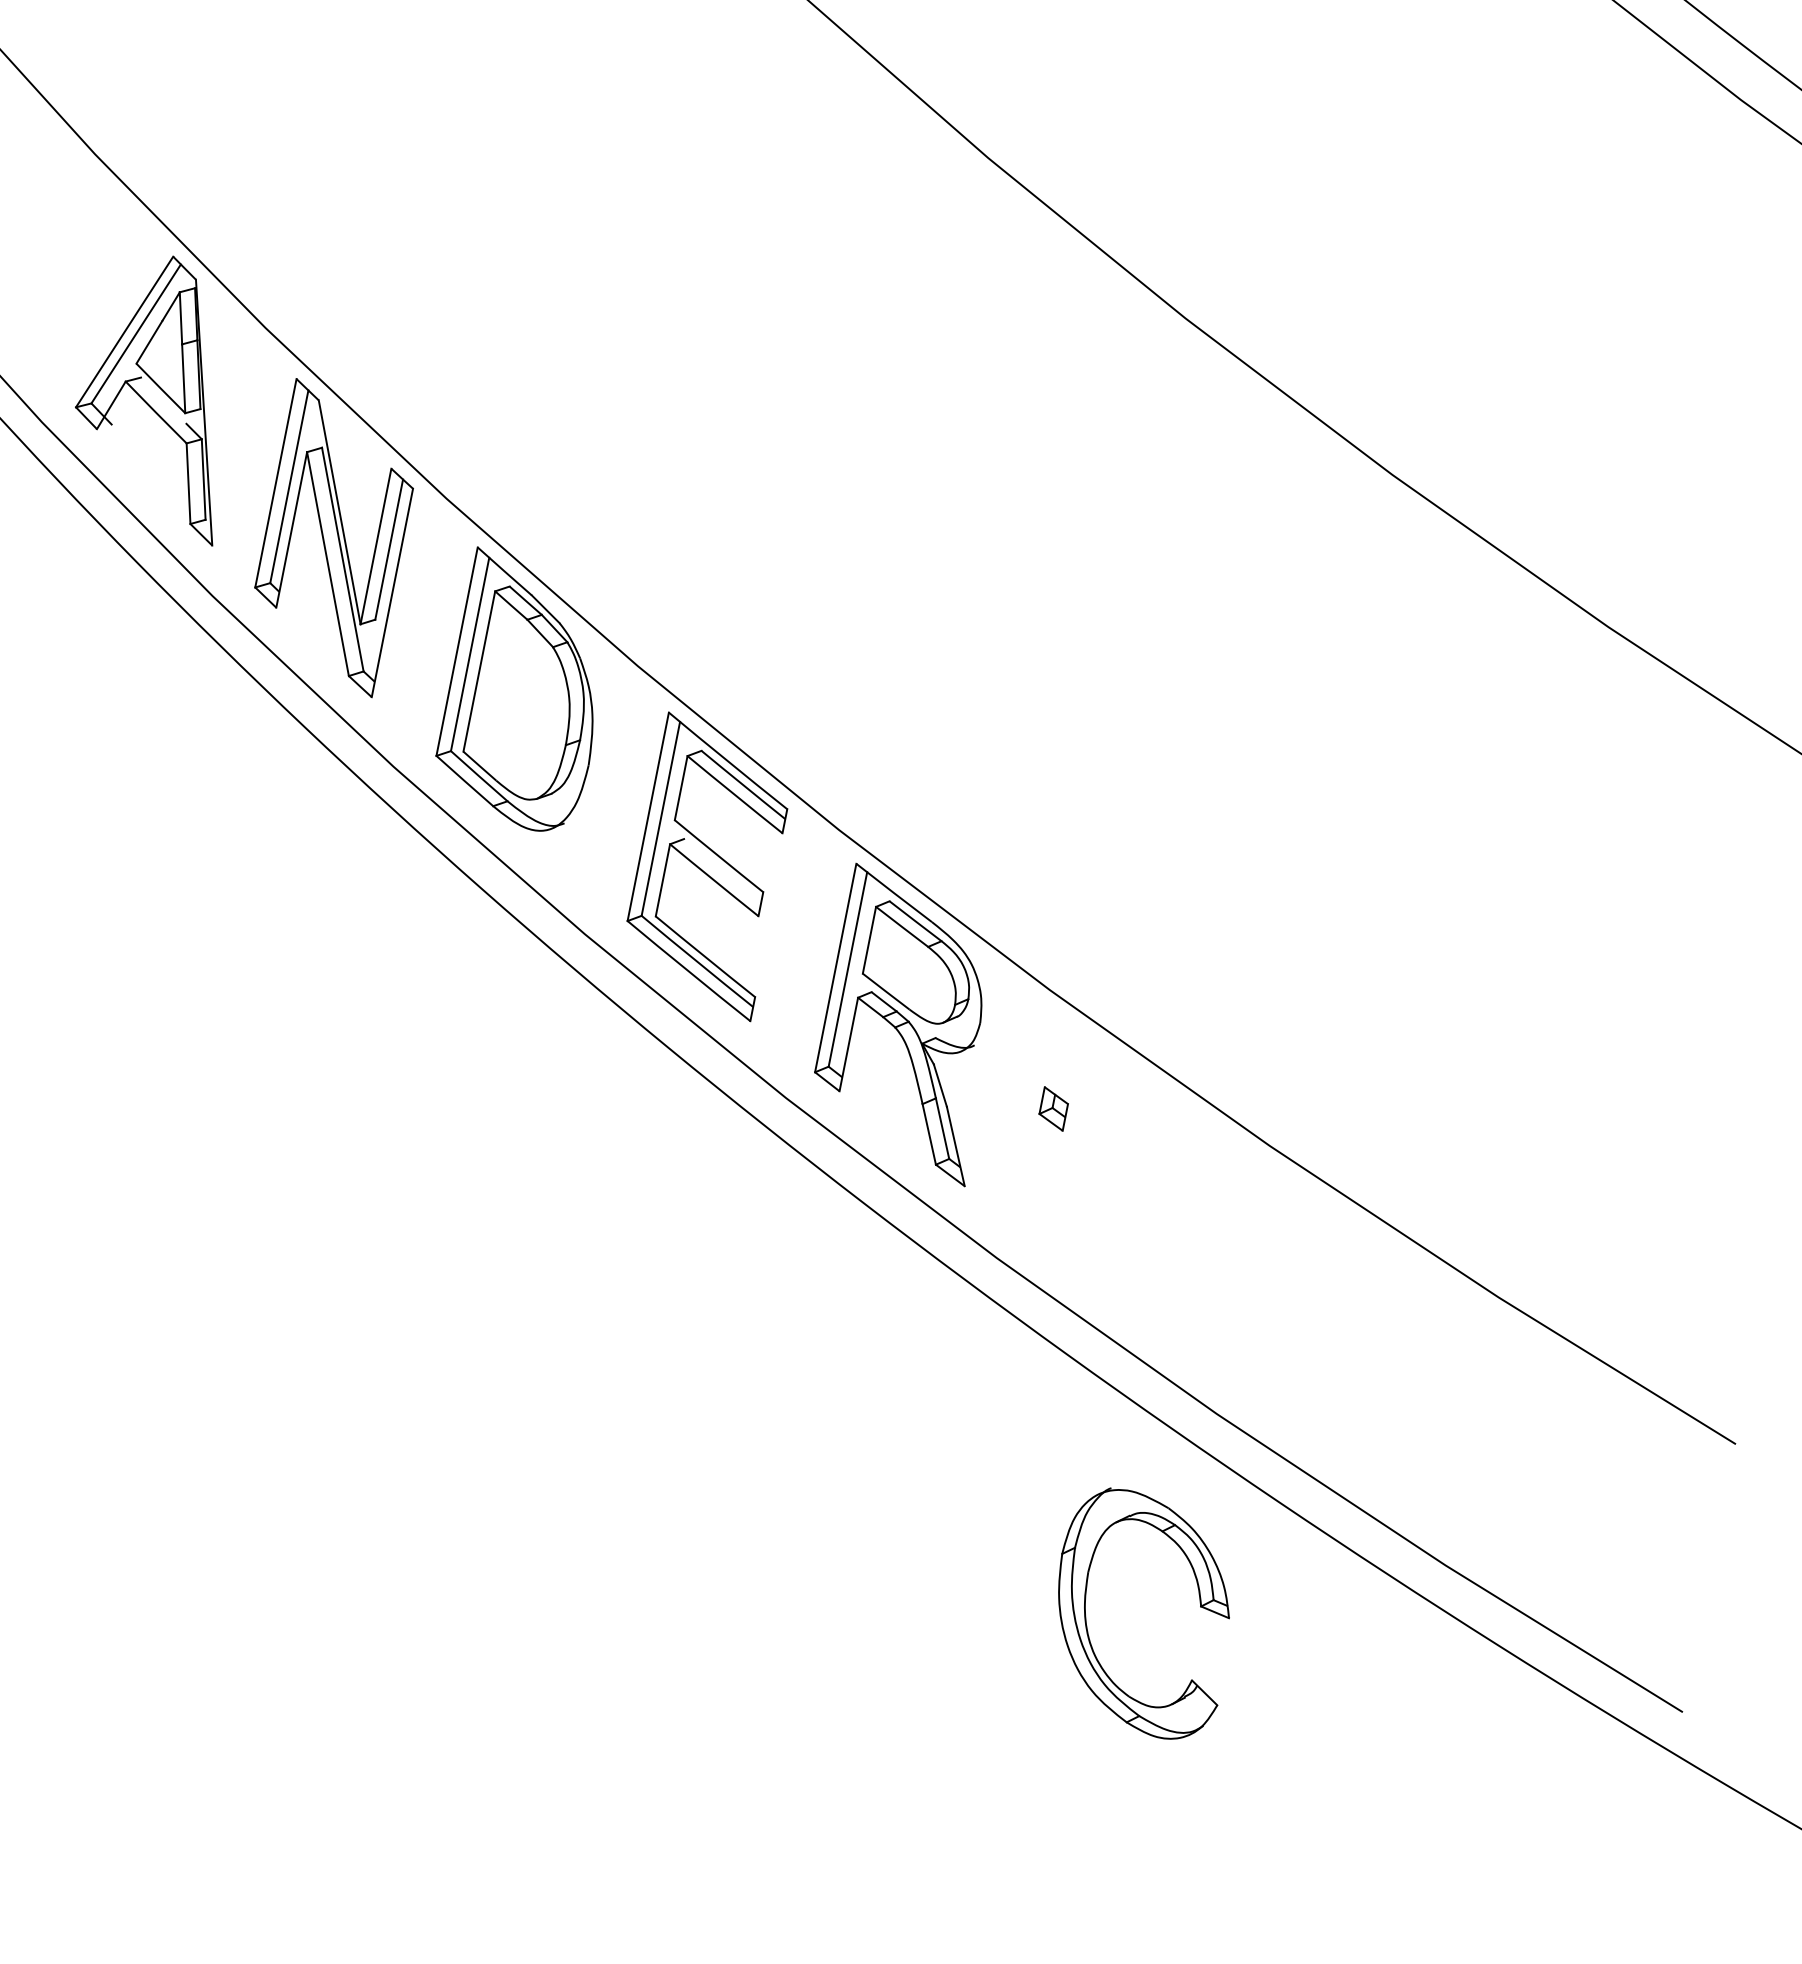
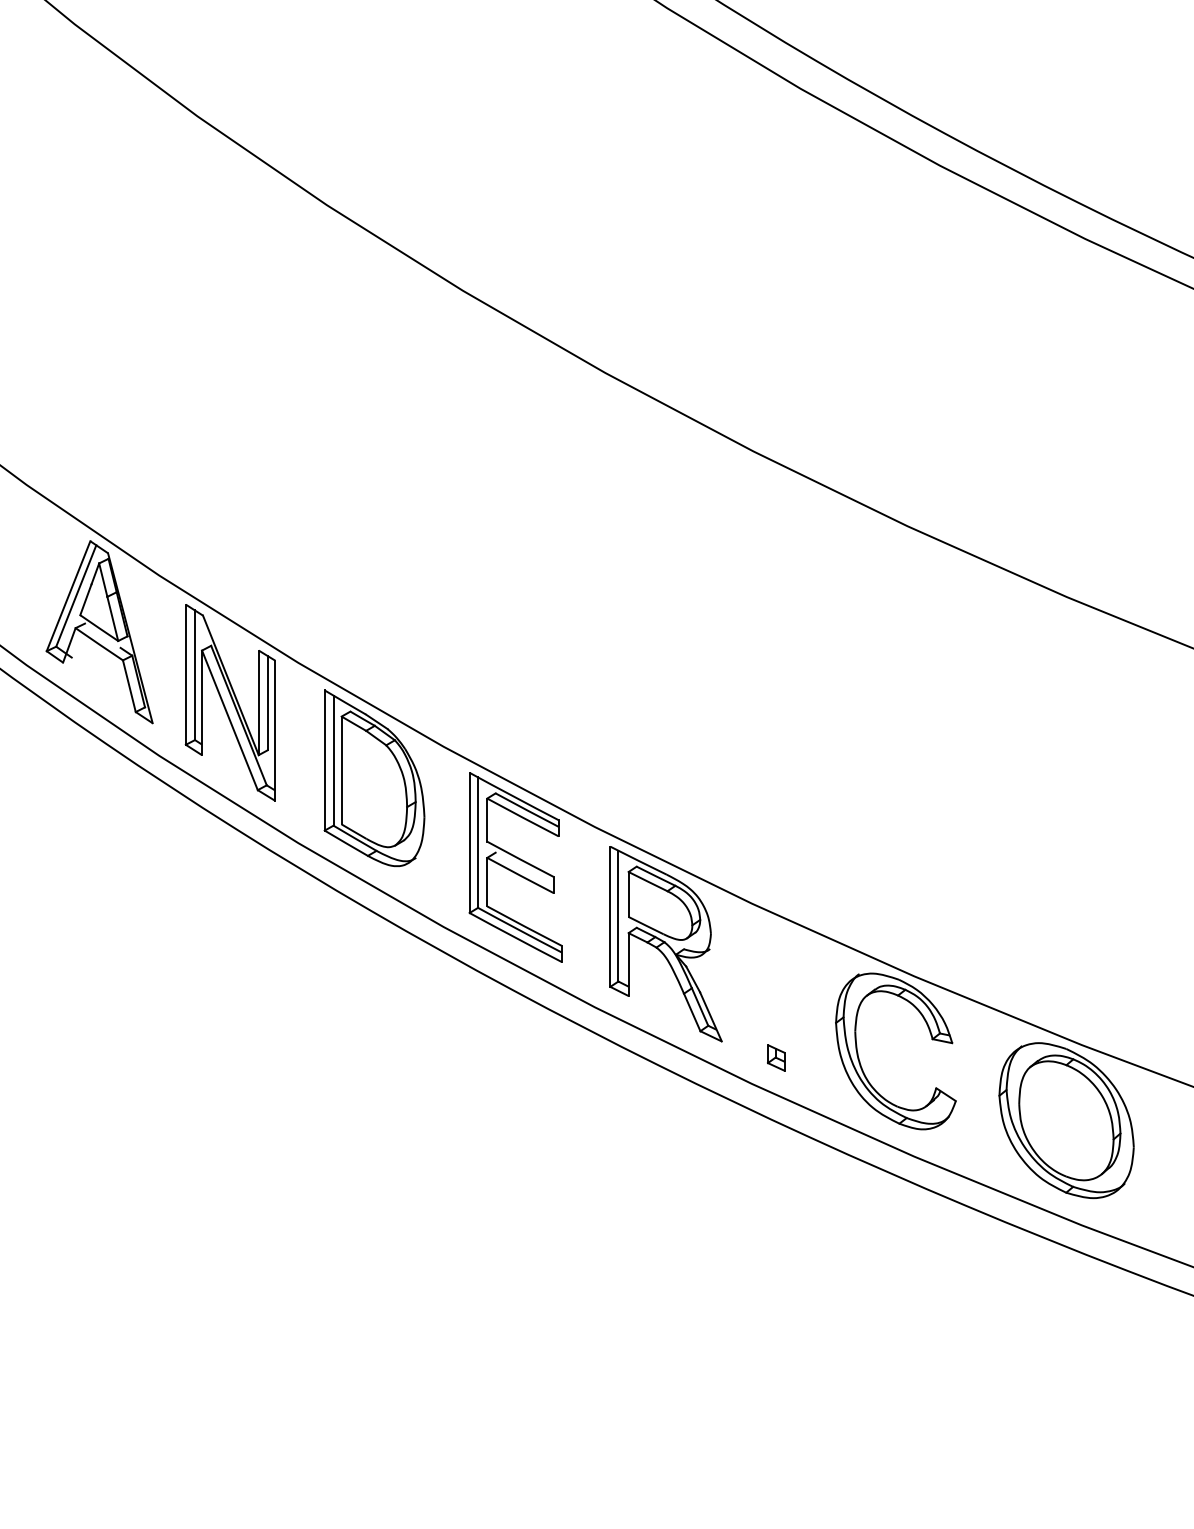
part: (1053, 1108) -> (776, 1057), moved
part: (1453, 1405) -> (1066, 1120), added
part: (1087, 1618) -> (860, 1061), moved

